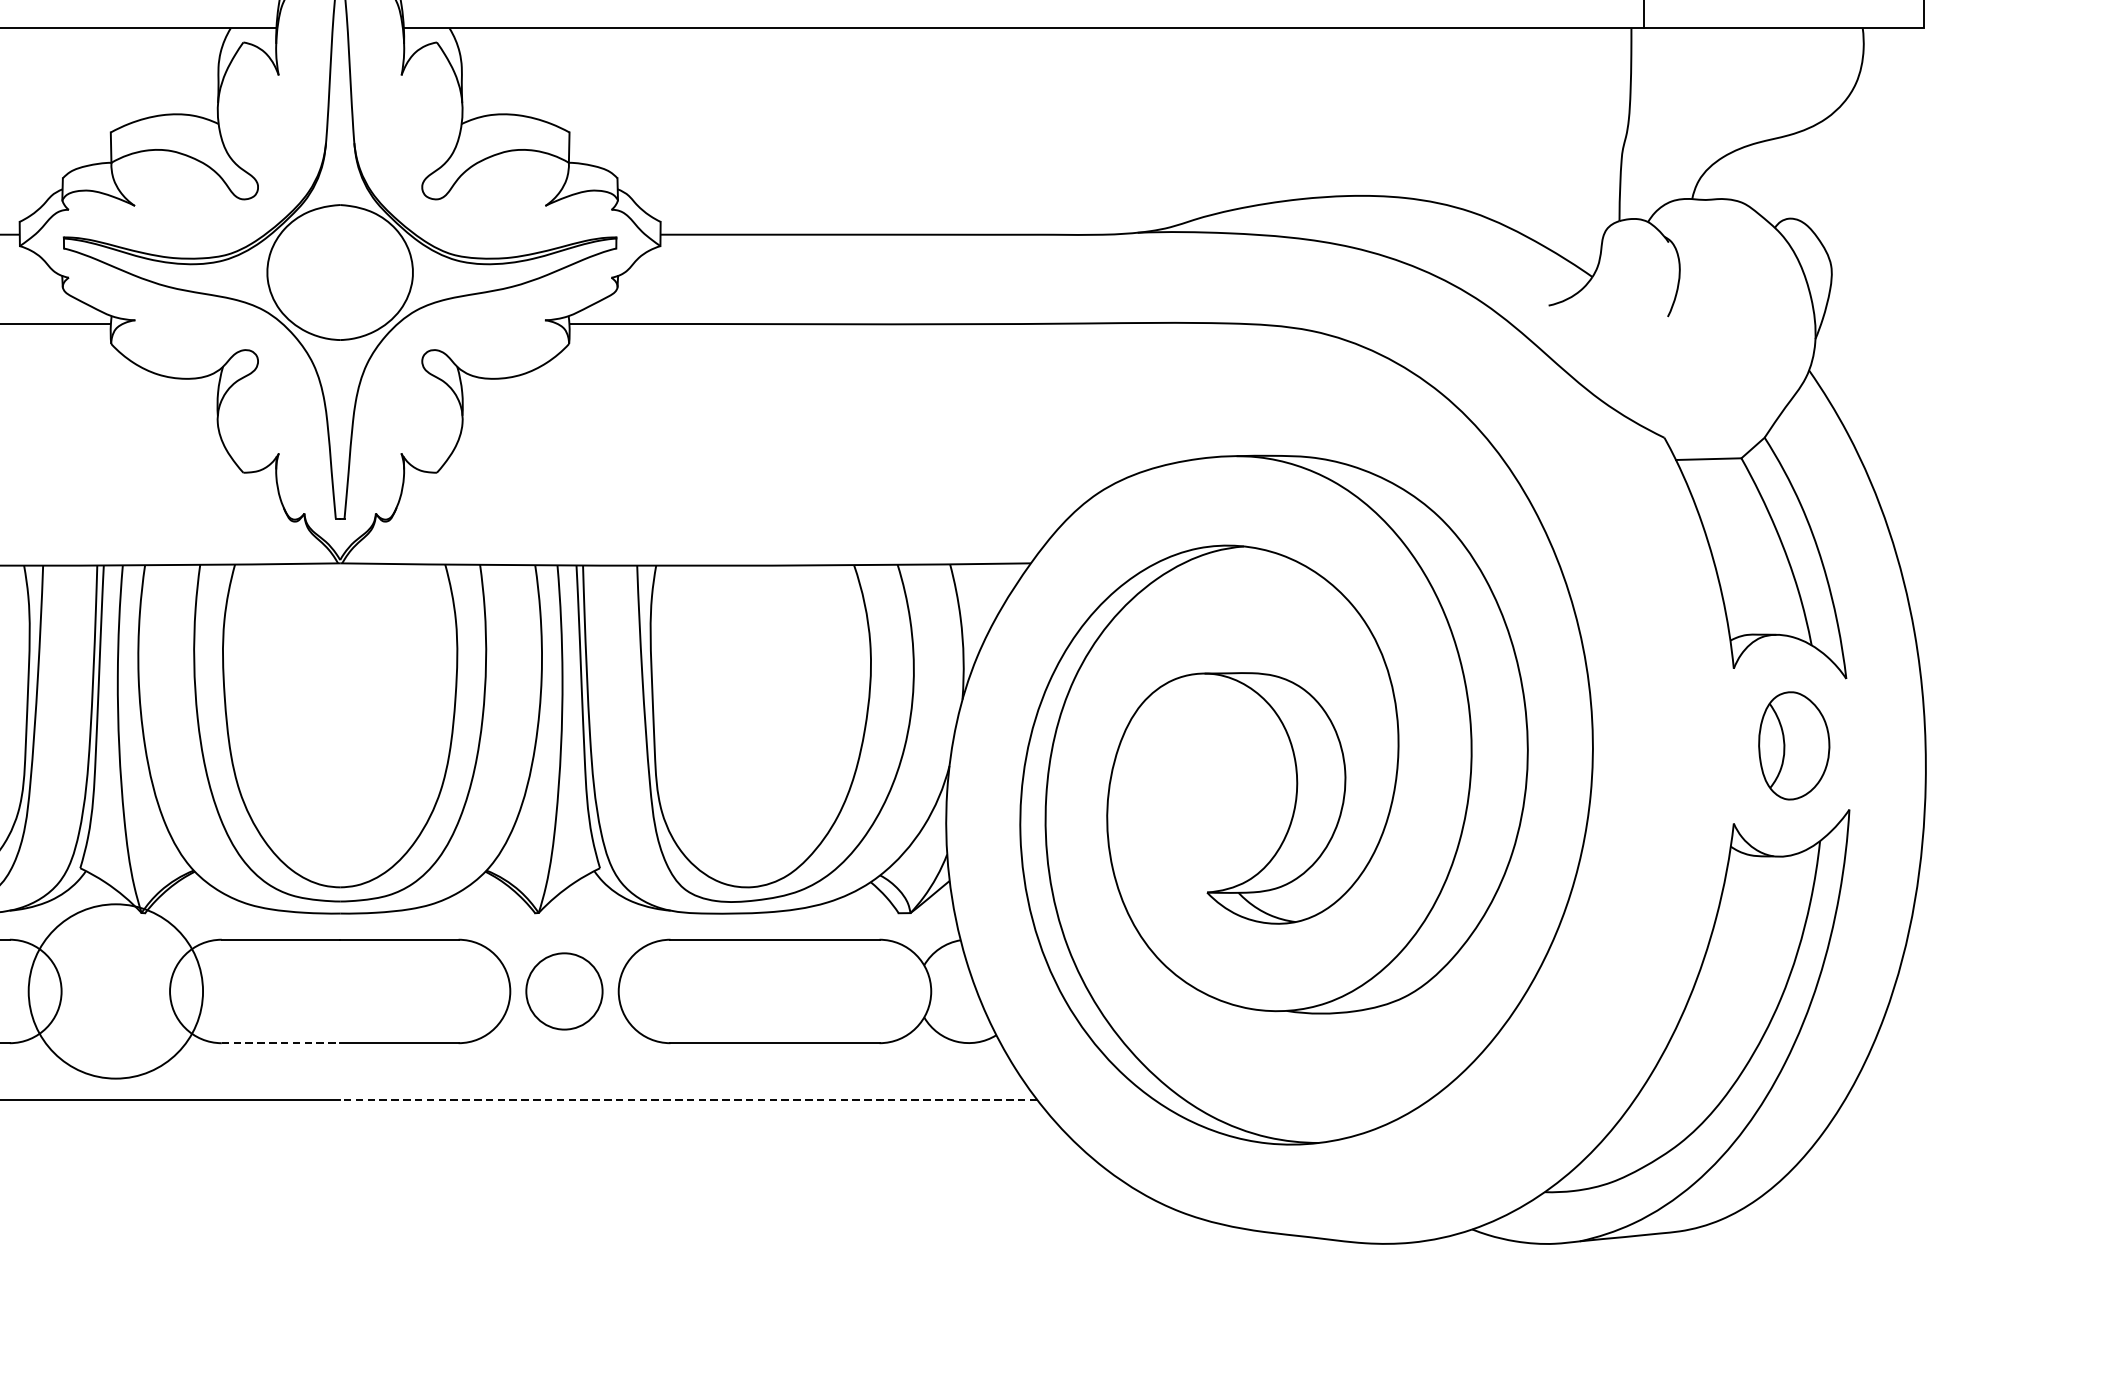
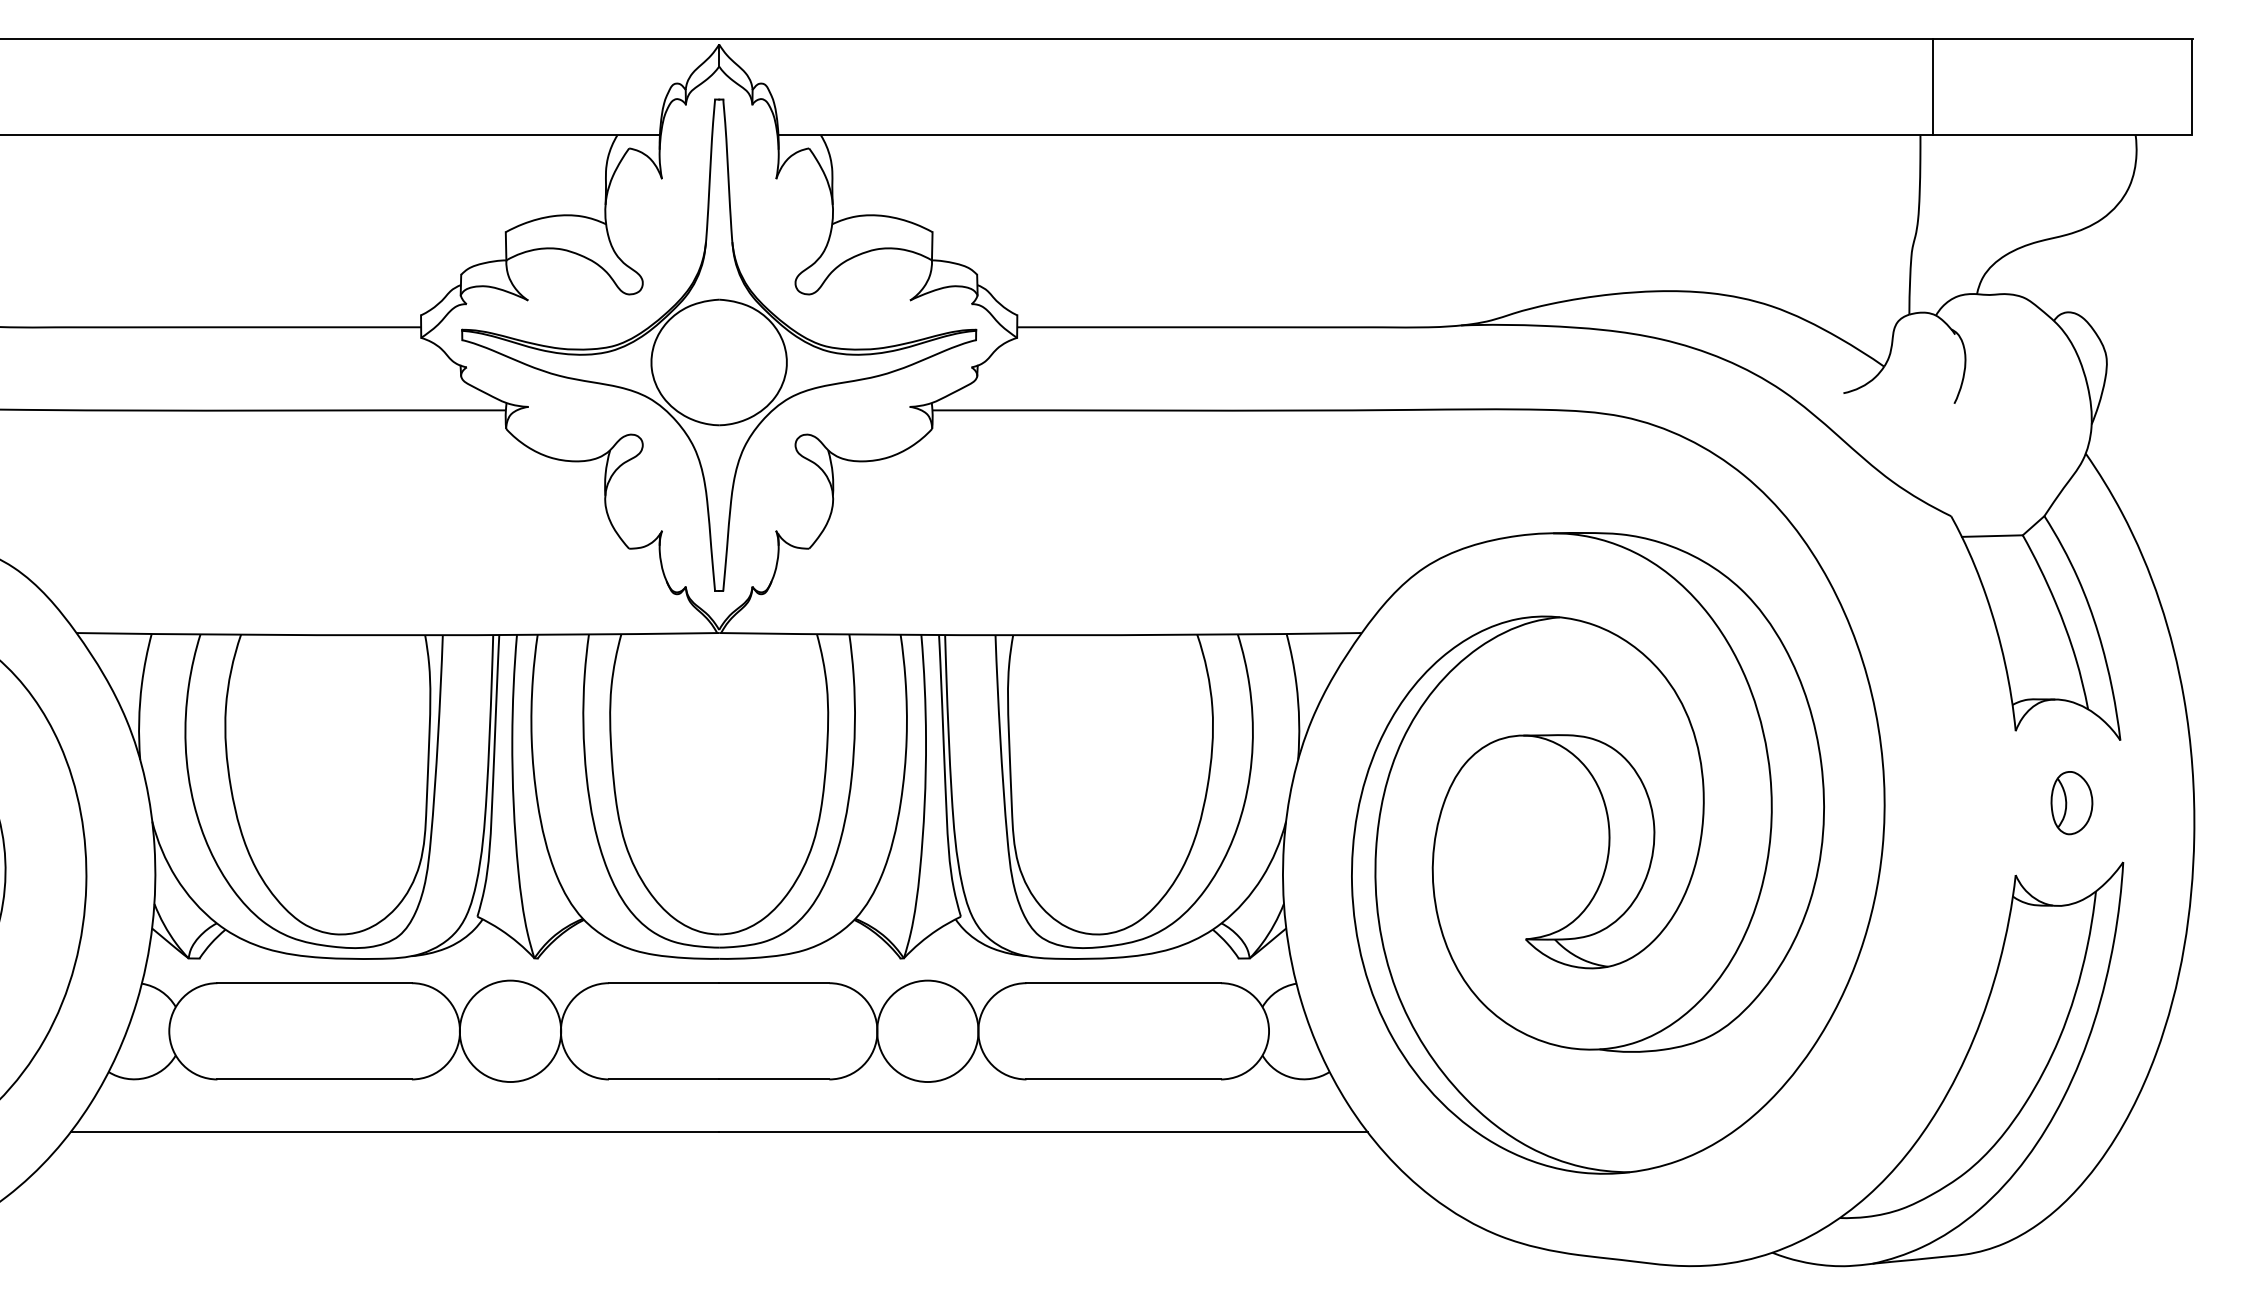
part: (1793, 746) -> (2071, 803), size x0.62
circle: (115, 991) -> (510, 1031), size x0.62
circle: (564, 991) -> (927, 1031), size x1.43
line: (281, 1043) -> (664, 1079), dashed -> solid
line: (687, 1100) -> (1042, 1132), dashed -> solid

